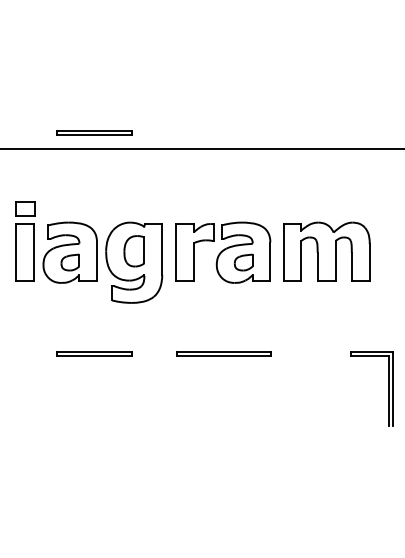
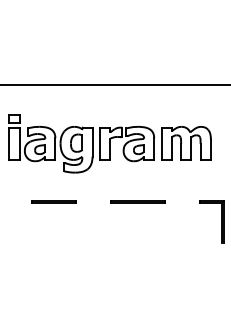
line: (93, 132) -> (53, 75), removed
line: (223, 353) -> (137, 201), moved

